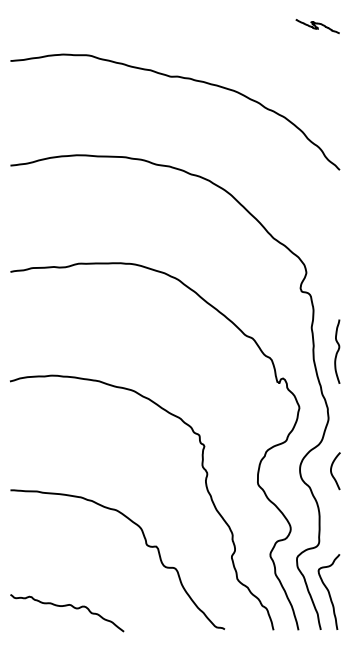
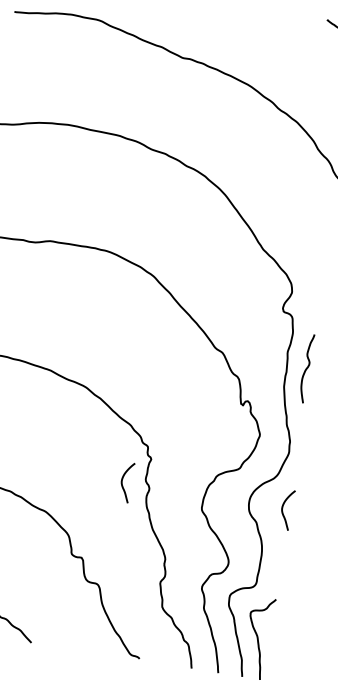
curve: (337, 351) -> (306, 368), moved
curve: (182, 472) -> (123, 483), added

